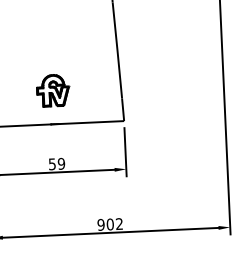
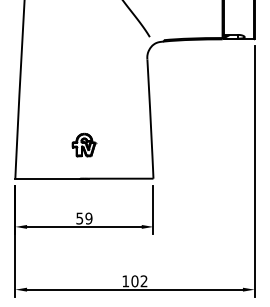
part: (53, 90) -> (84, 144), size x0.71
text: (100, 225) -> (125, 281), 902 -> 102

